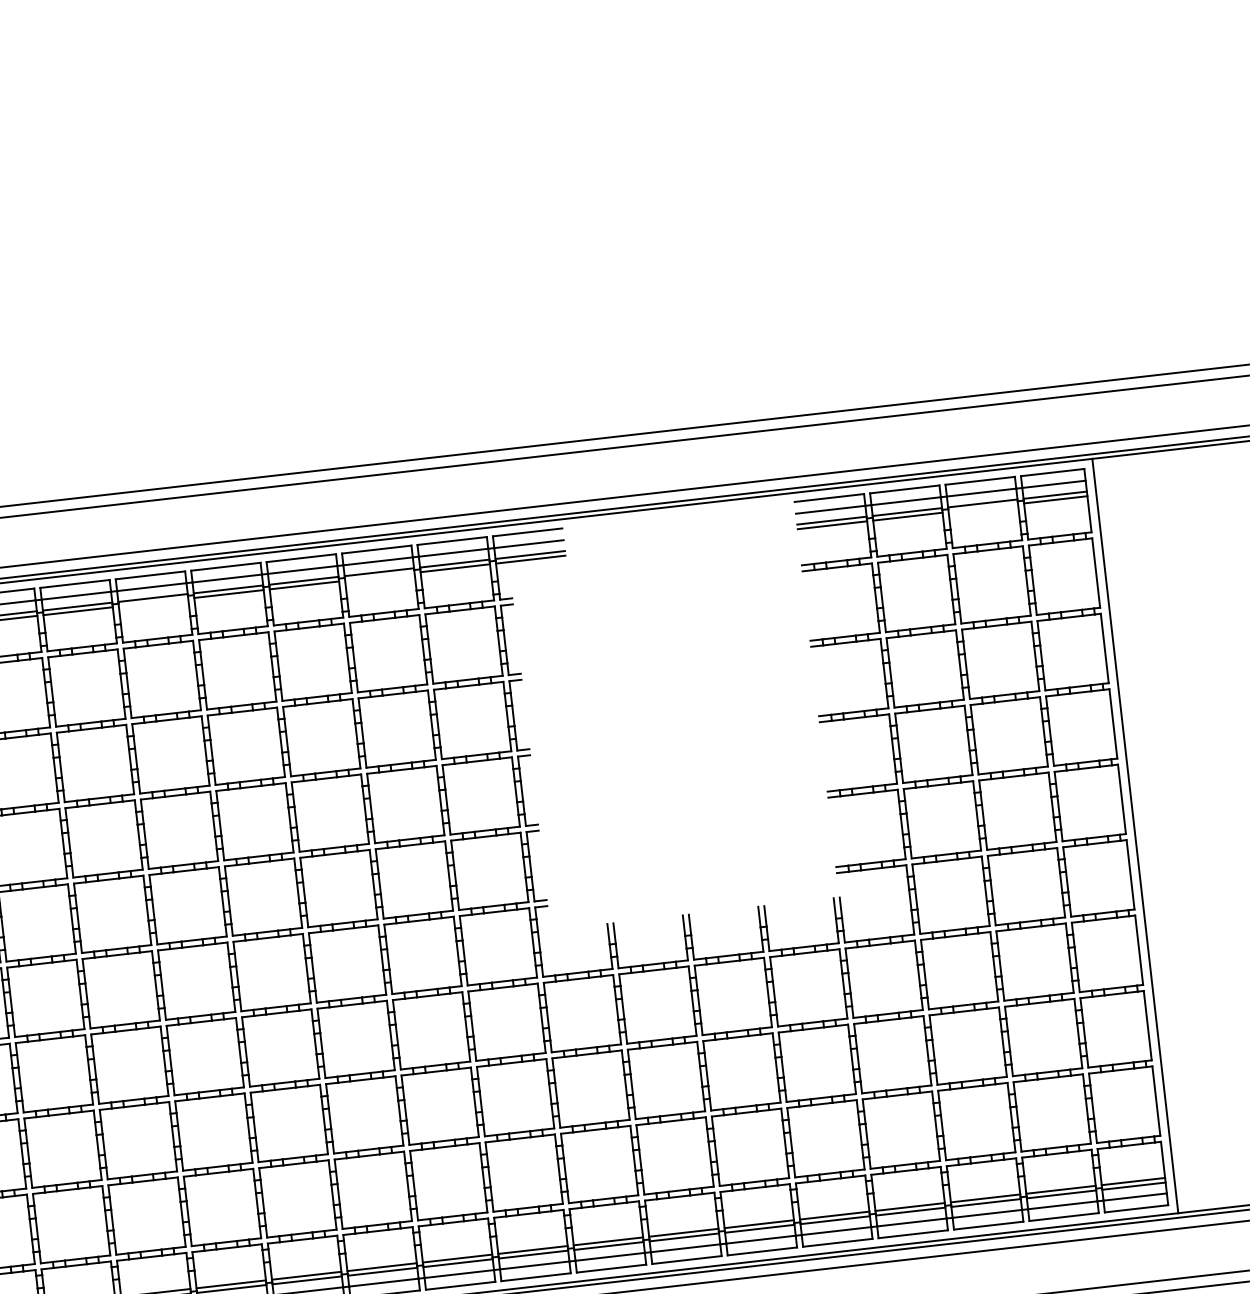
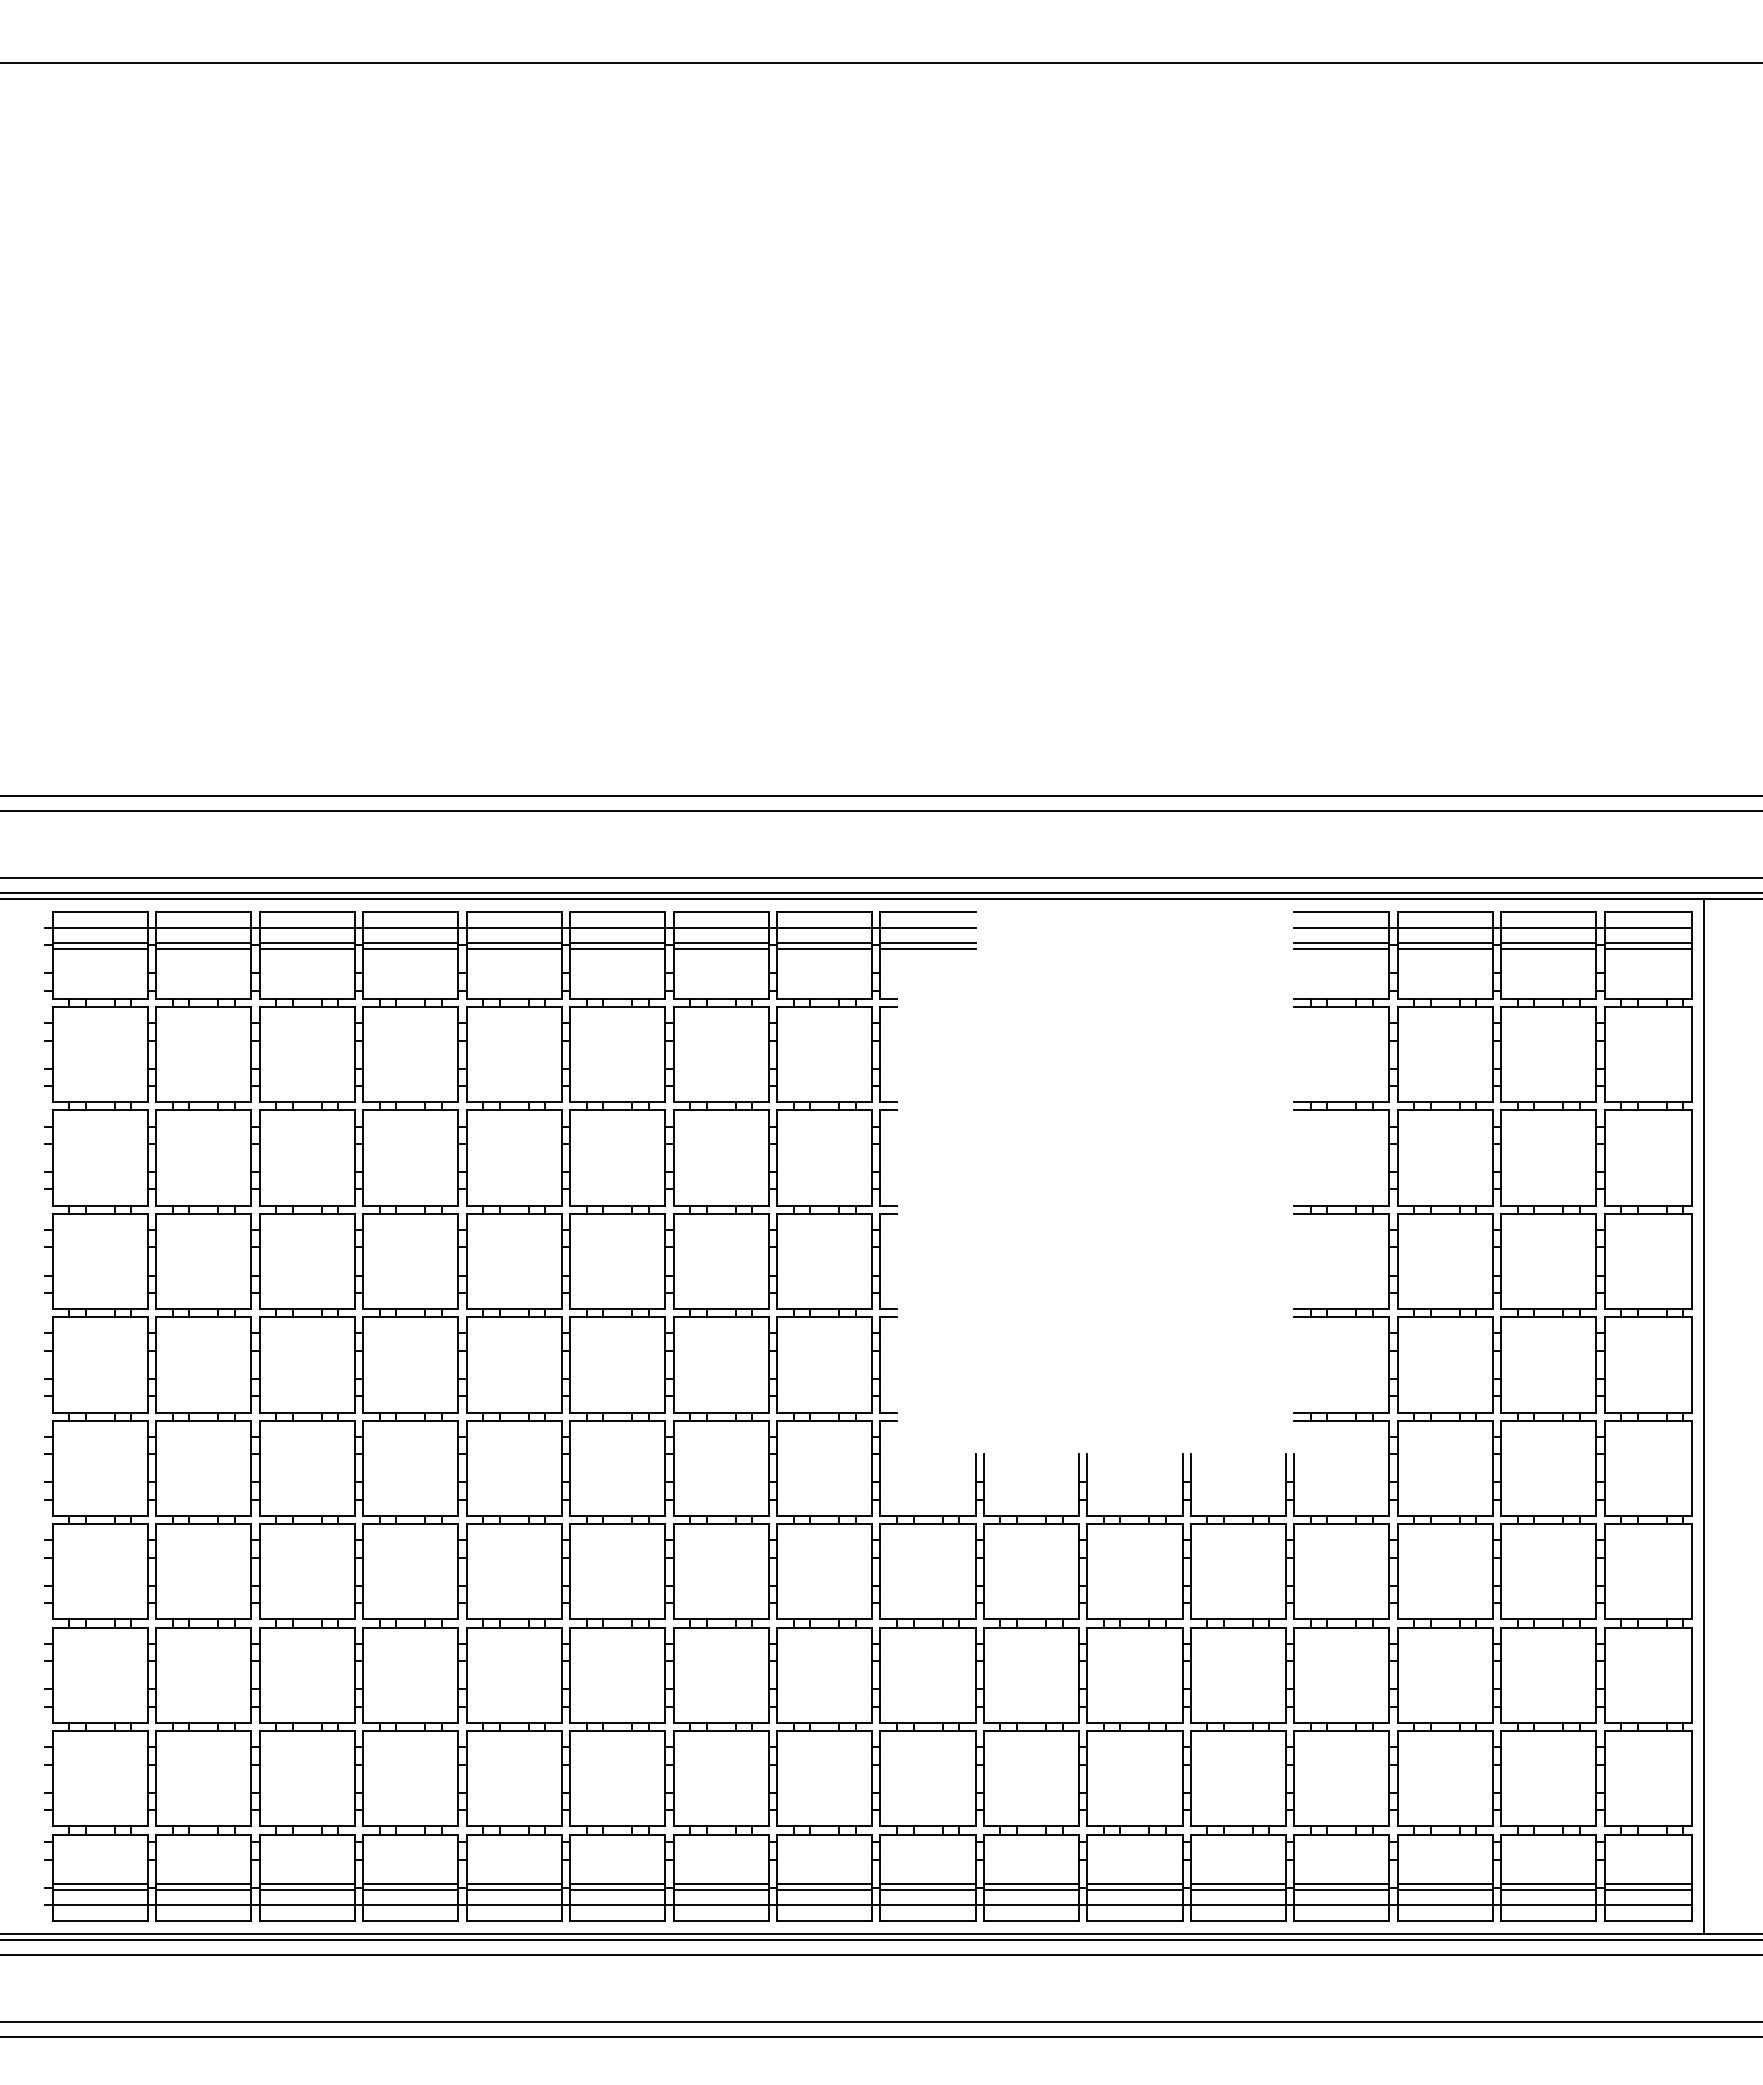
line: (983, 508) -> (1548, 949), added
line: (379, 577) -> (720, 949), added
line: (153, 602) -> (410, 949), added

